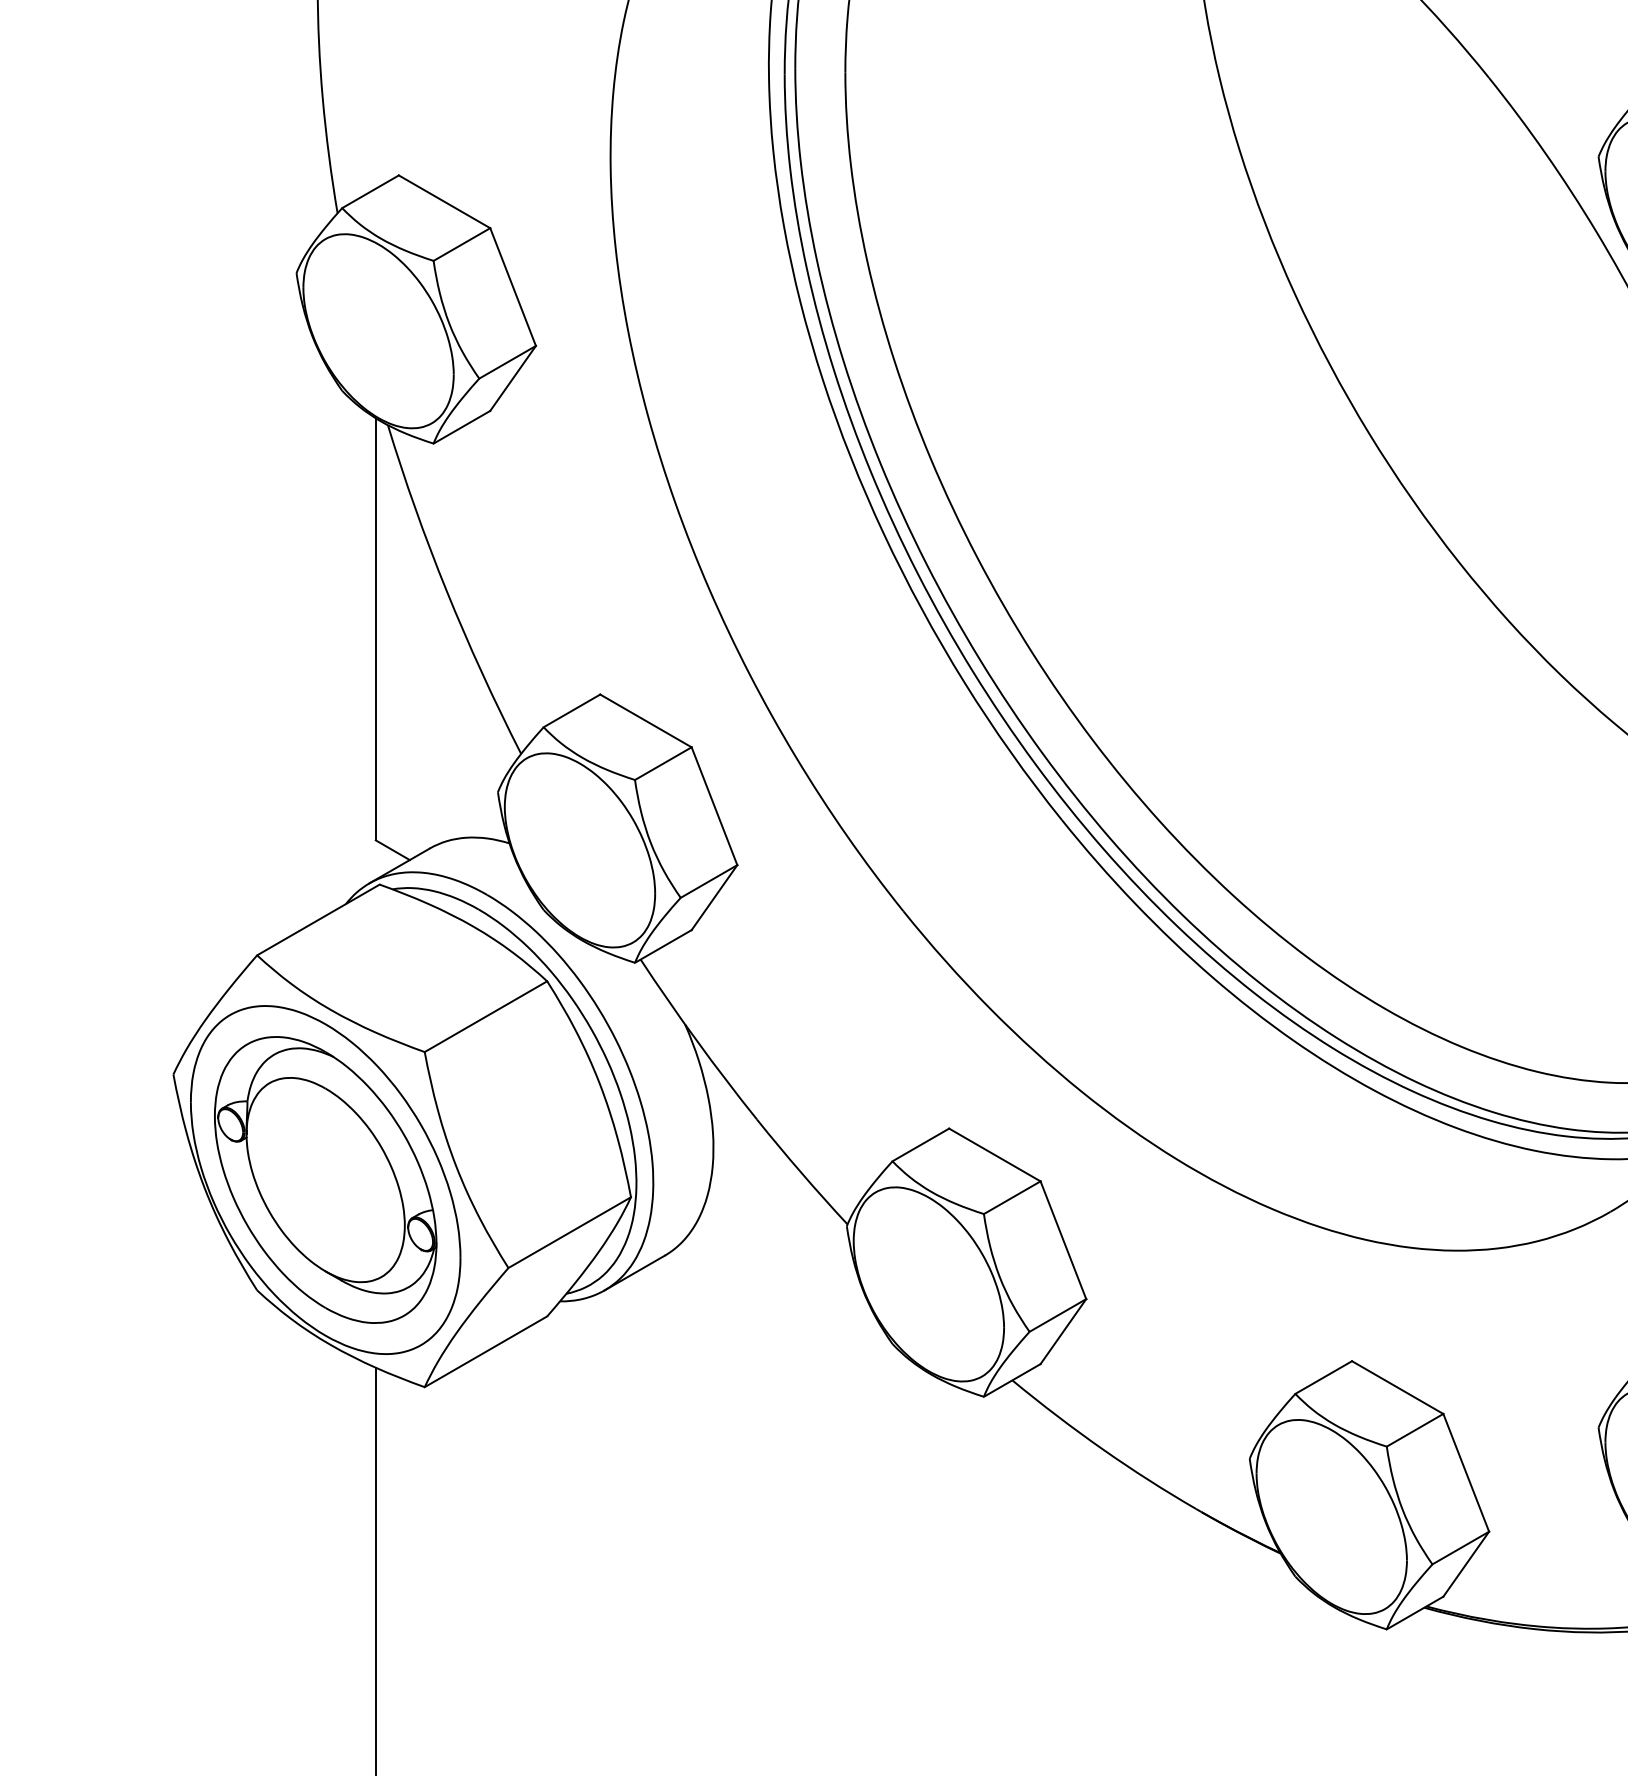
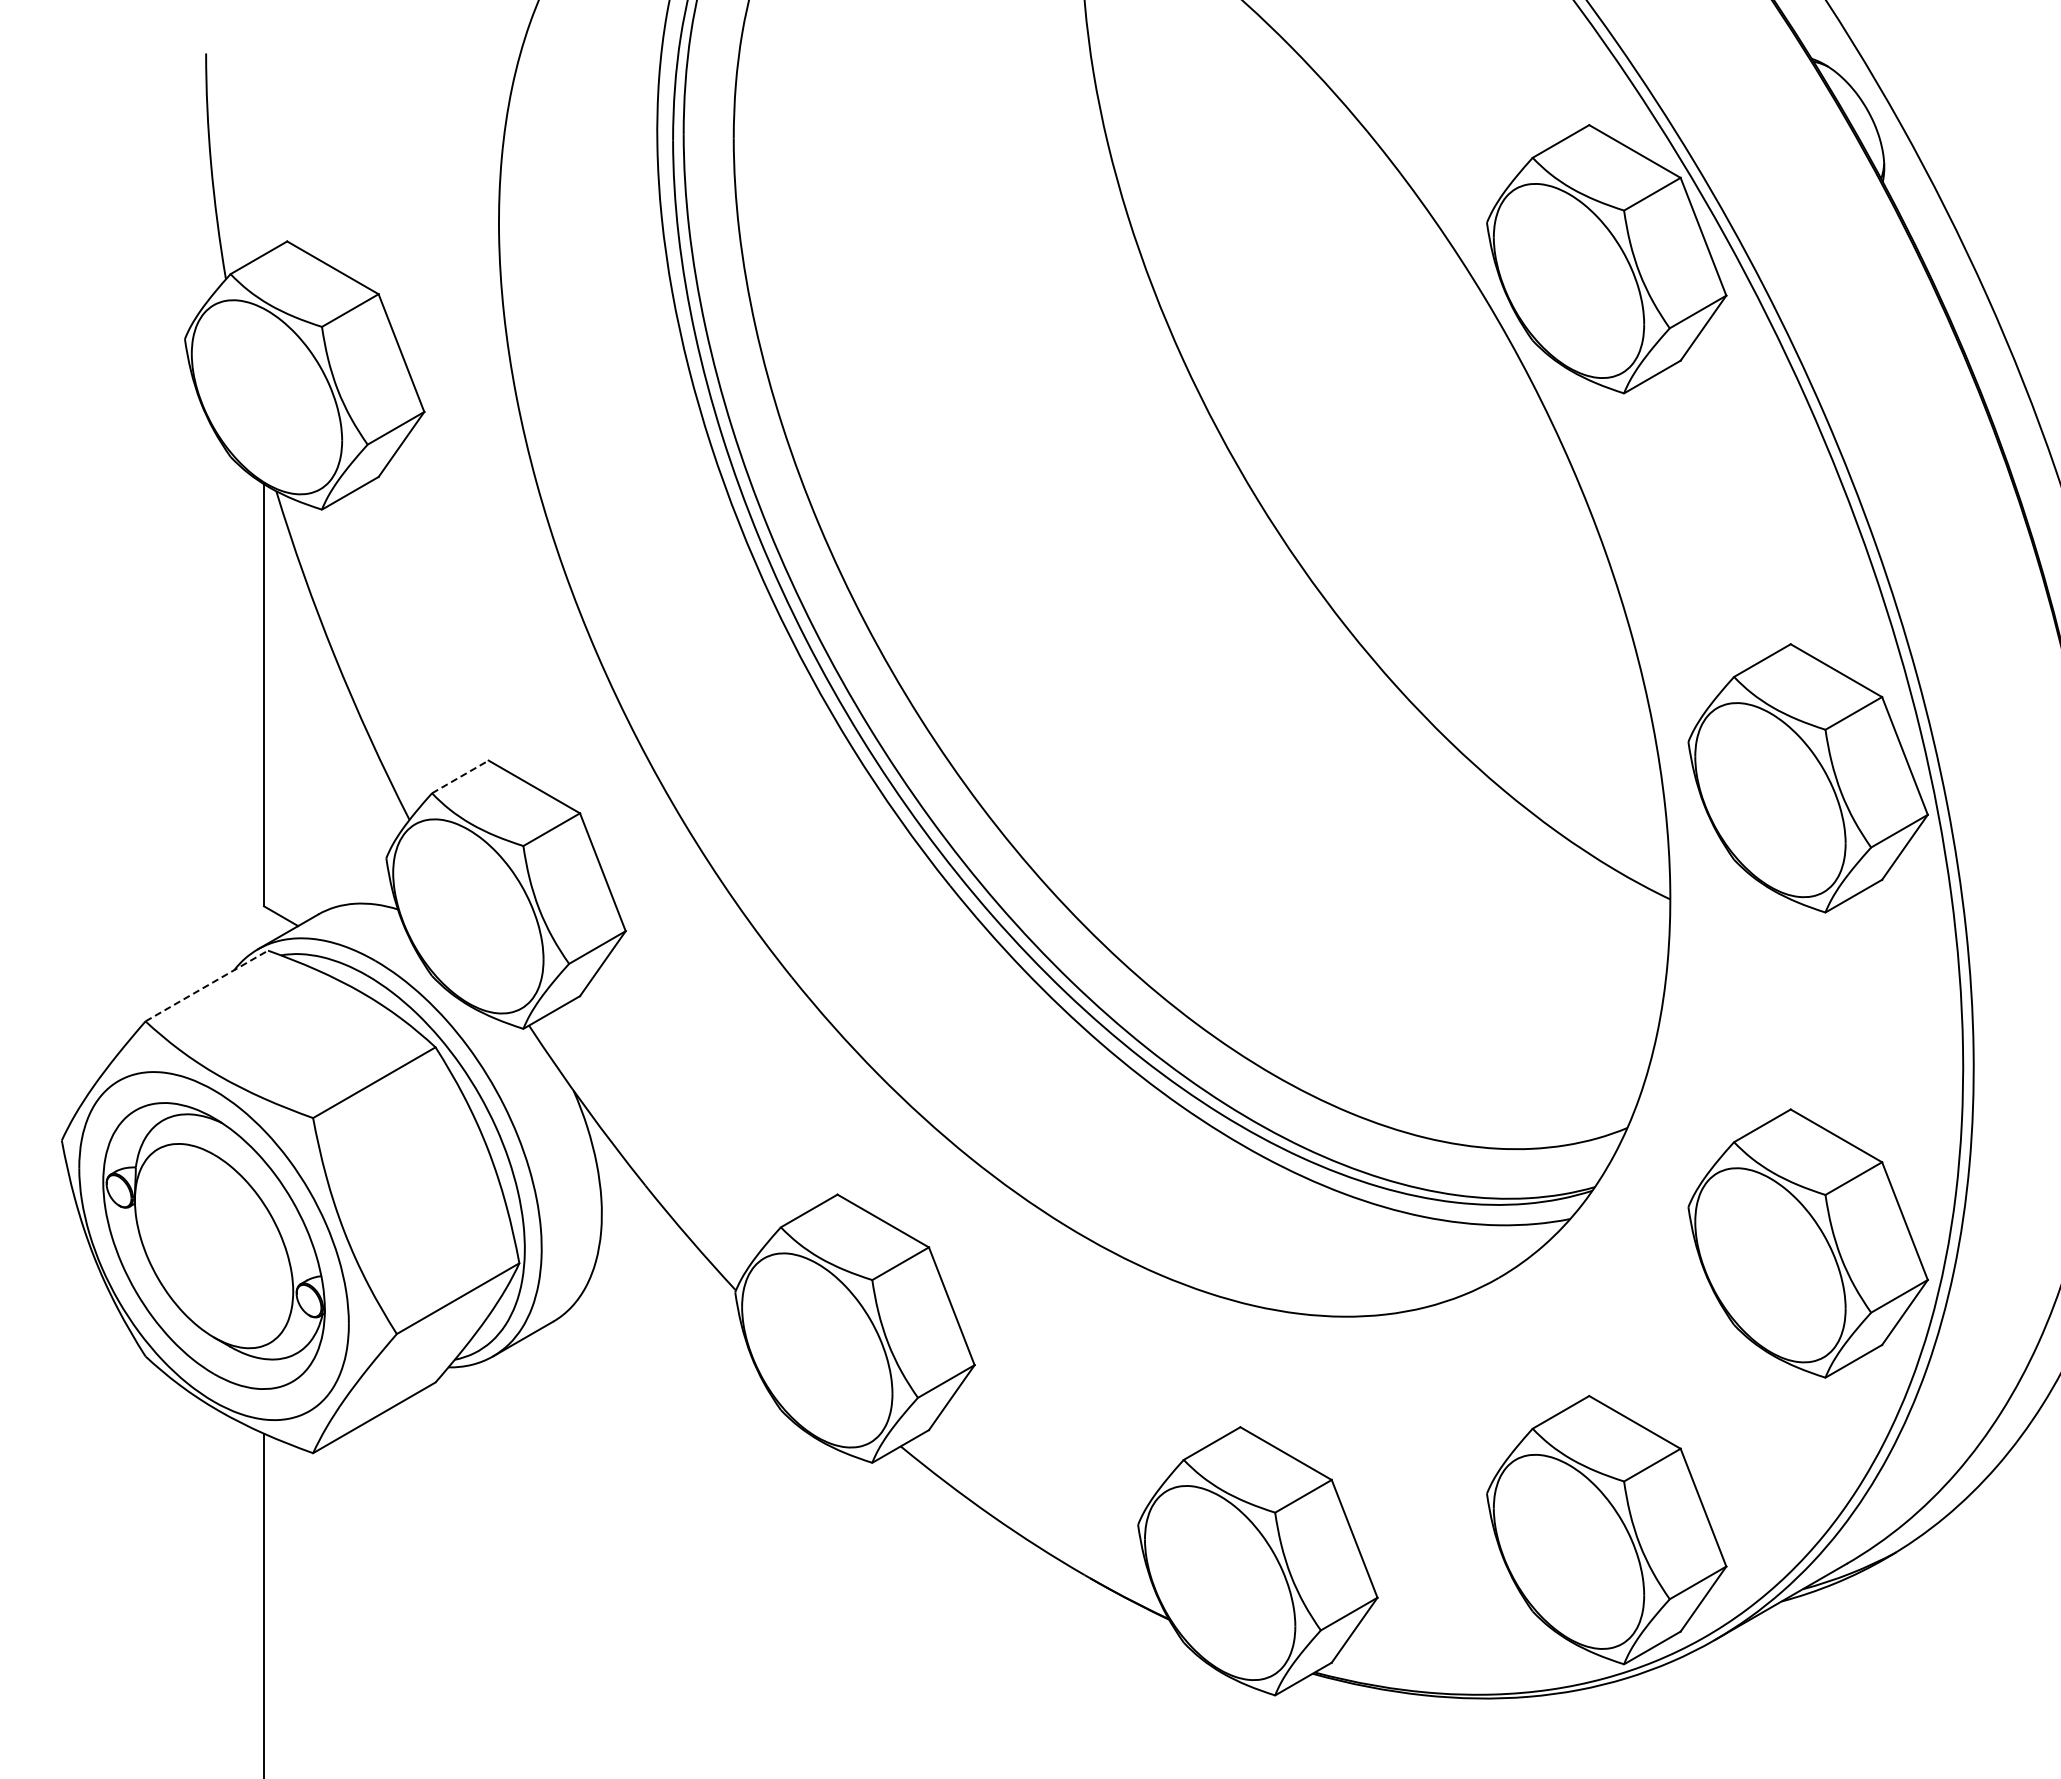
line: (572, 710) -> (460, 776), solid -> dashed
line: (318, 920) -> (206, 986), solid -> dashed

